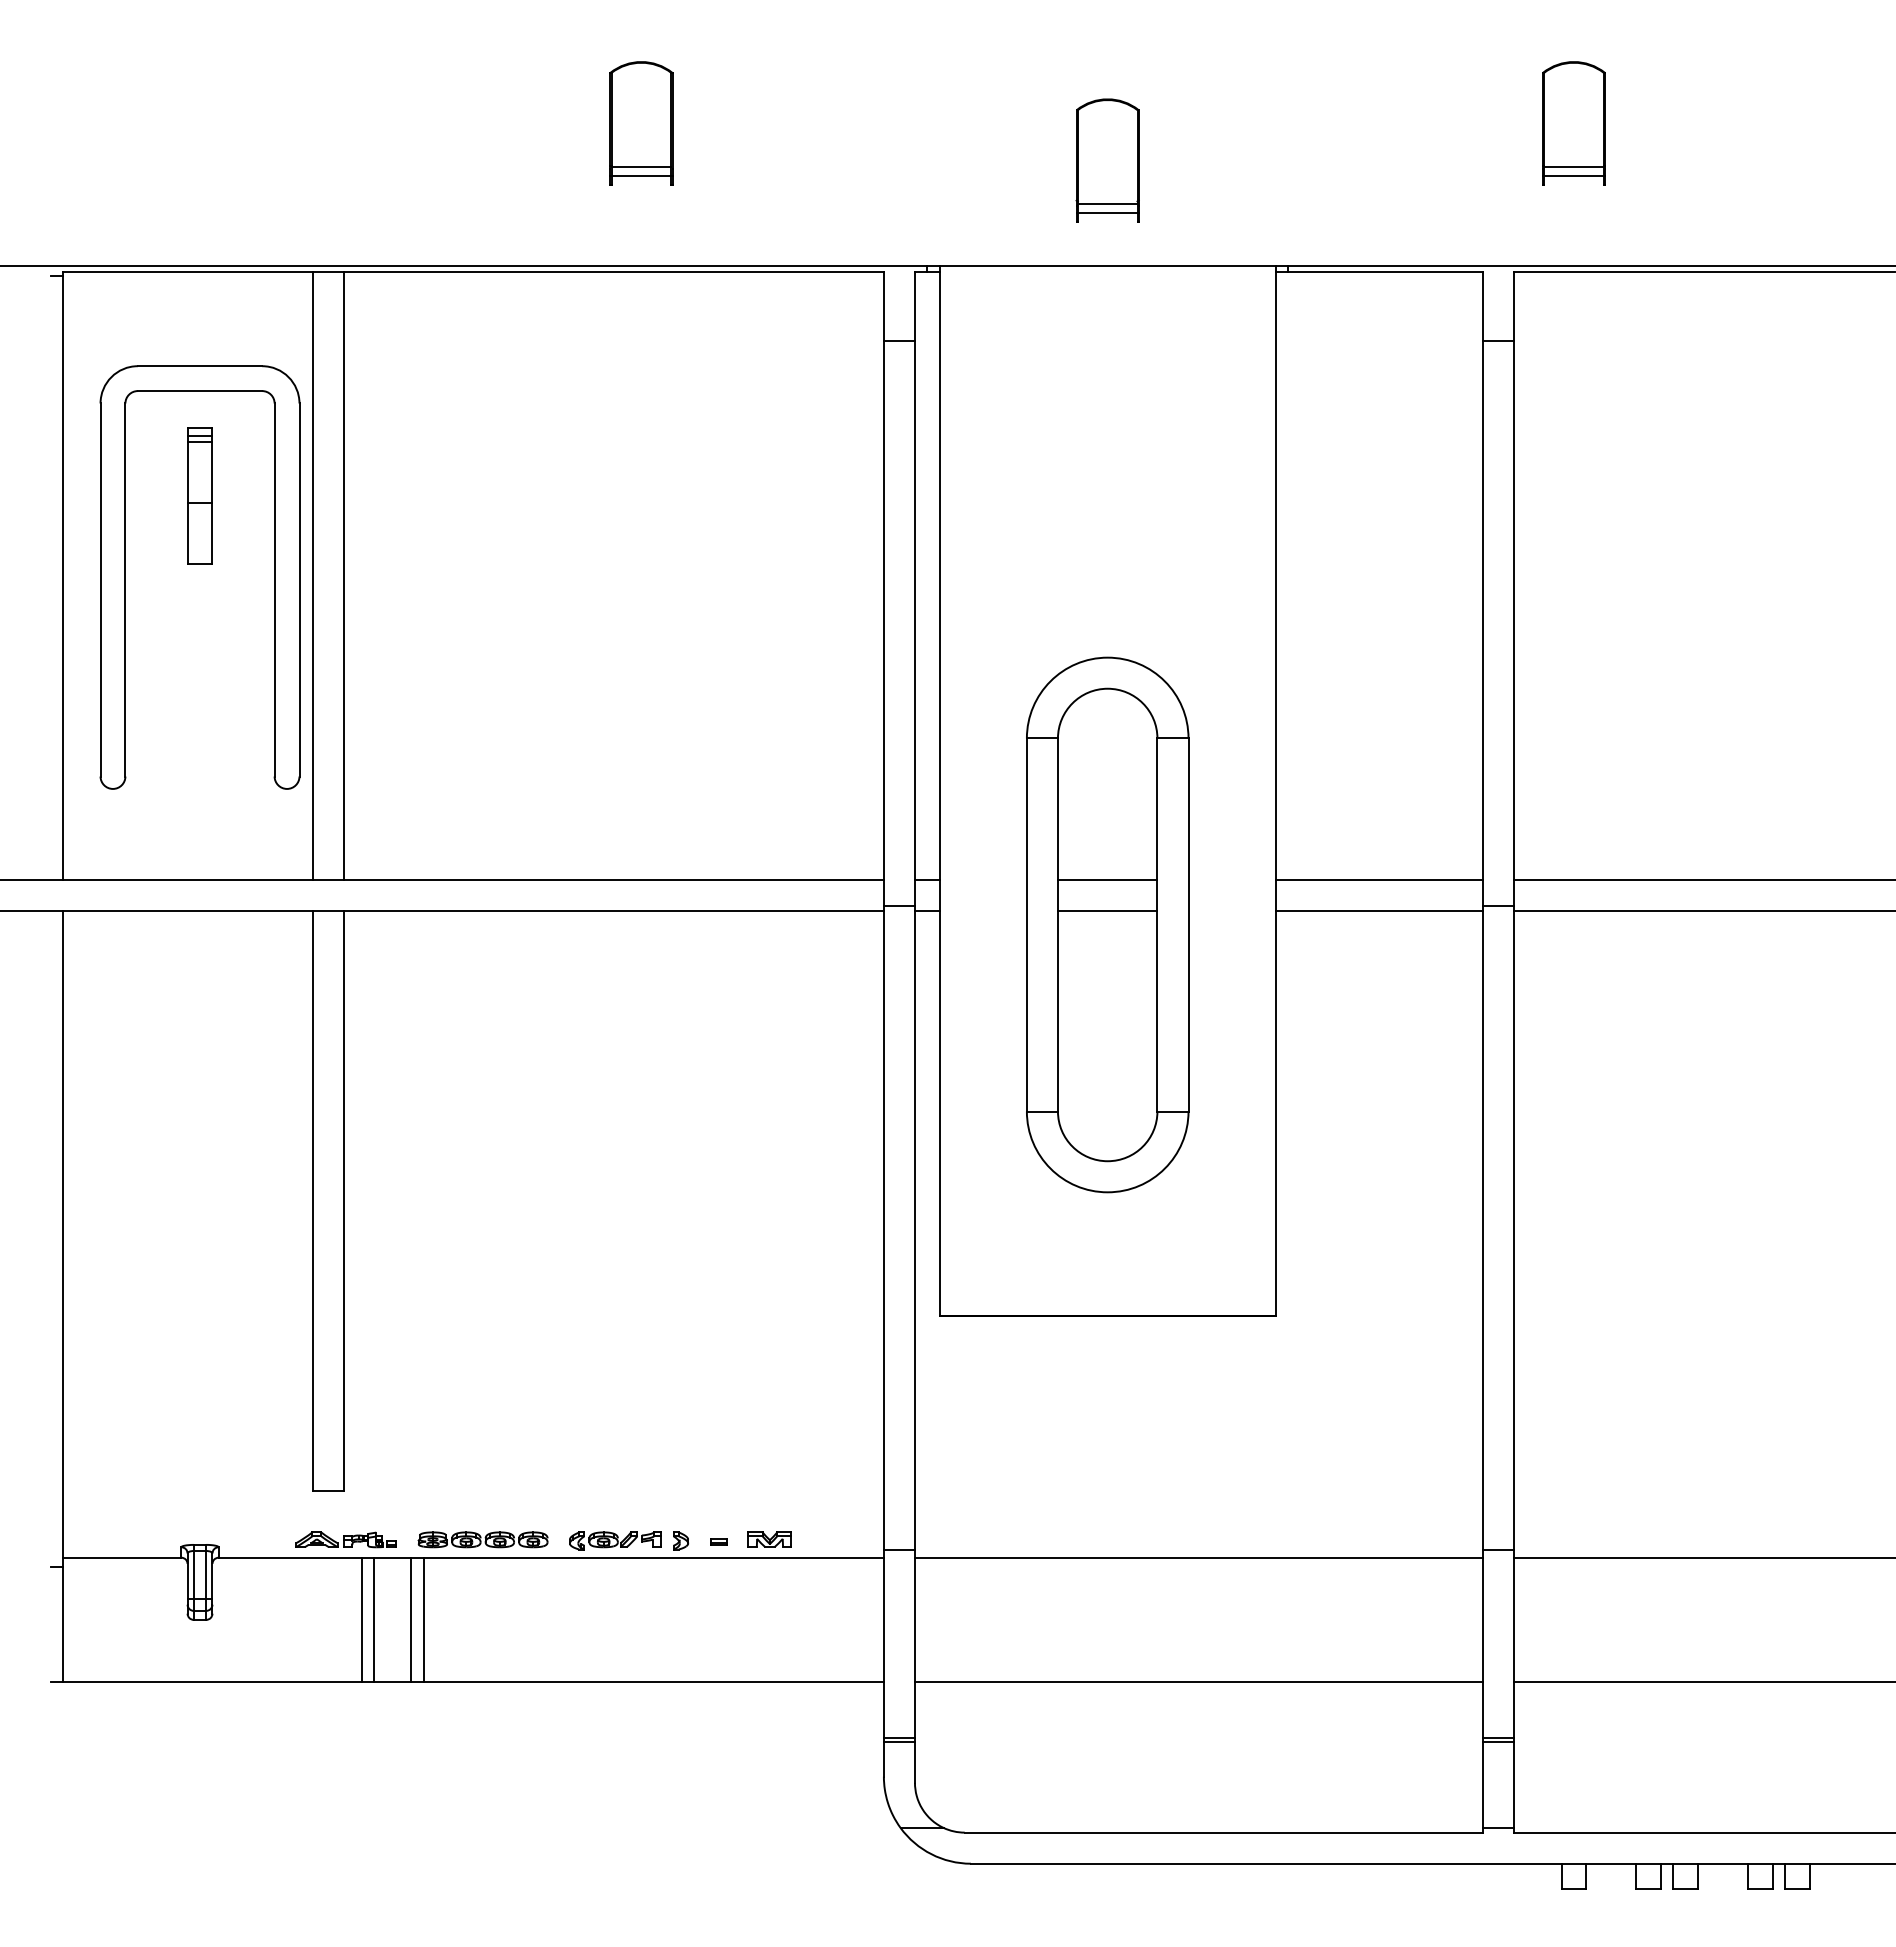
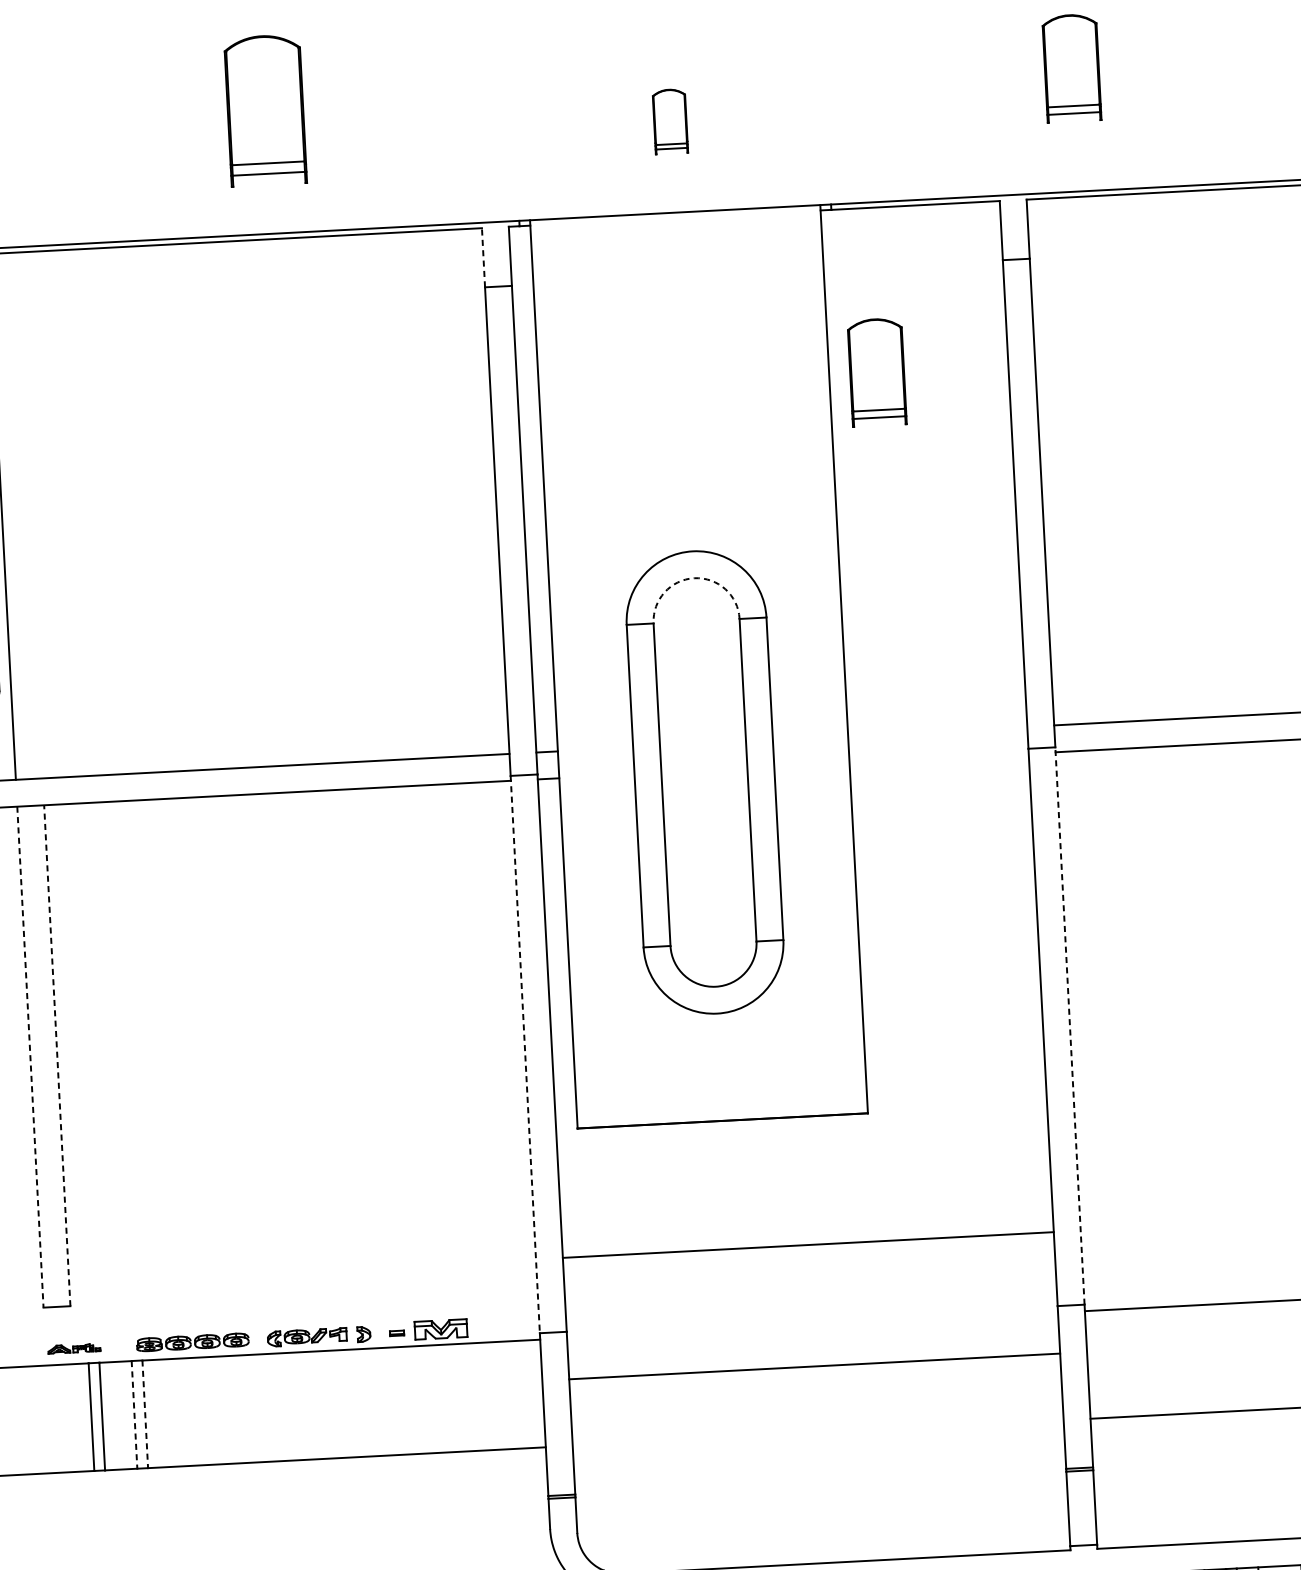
part: (641, 123) -> (265, 110), size x1.4
part: (1107, 160) -> (670, 121), size x0.6
line: (883, 305) -> (483, 257), solid -> dashed
part: (1330, 462) -> (876, 372), added
line: (344, 576) -> (29, 515), removed
arc: (1107, 688) -> (694, 578), solid -> dashed
line: (1107, 880) -> (702, 744), removed
line: (1378, 880) -> (937, 731), removed
line: (1107, 911) -> (704, 770), removed
line: (1378, 911) -> (938, 758), removed
line: (312, 1201) -> (30, 1057), solid -> dashed
line: (344, 1201) -> (57, 1056), solid -> dashed
line: (1513, 1227) -> (1069, 1025), solid -> dashed
line: (883, 1228) -> (524, 1055), solid -> dashed
part: (345, 1539) -> (73, 1348), size x0.6
part: (769, 1539) -> (440, 1329), size x1.4
line: (1198, 1557) -> (808, 1244), moved
line: (411, 1620) -> (134, 1415), solid -> dashed
line: (423, 1620) -> (144, 1414), solid -> dashed
line: (1198, 1682) -> (814, 1366), moved

